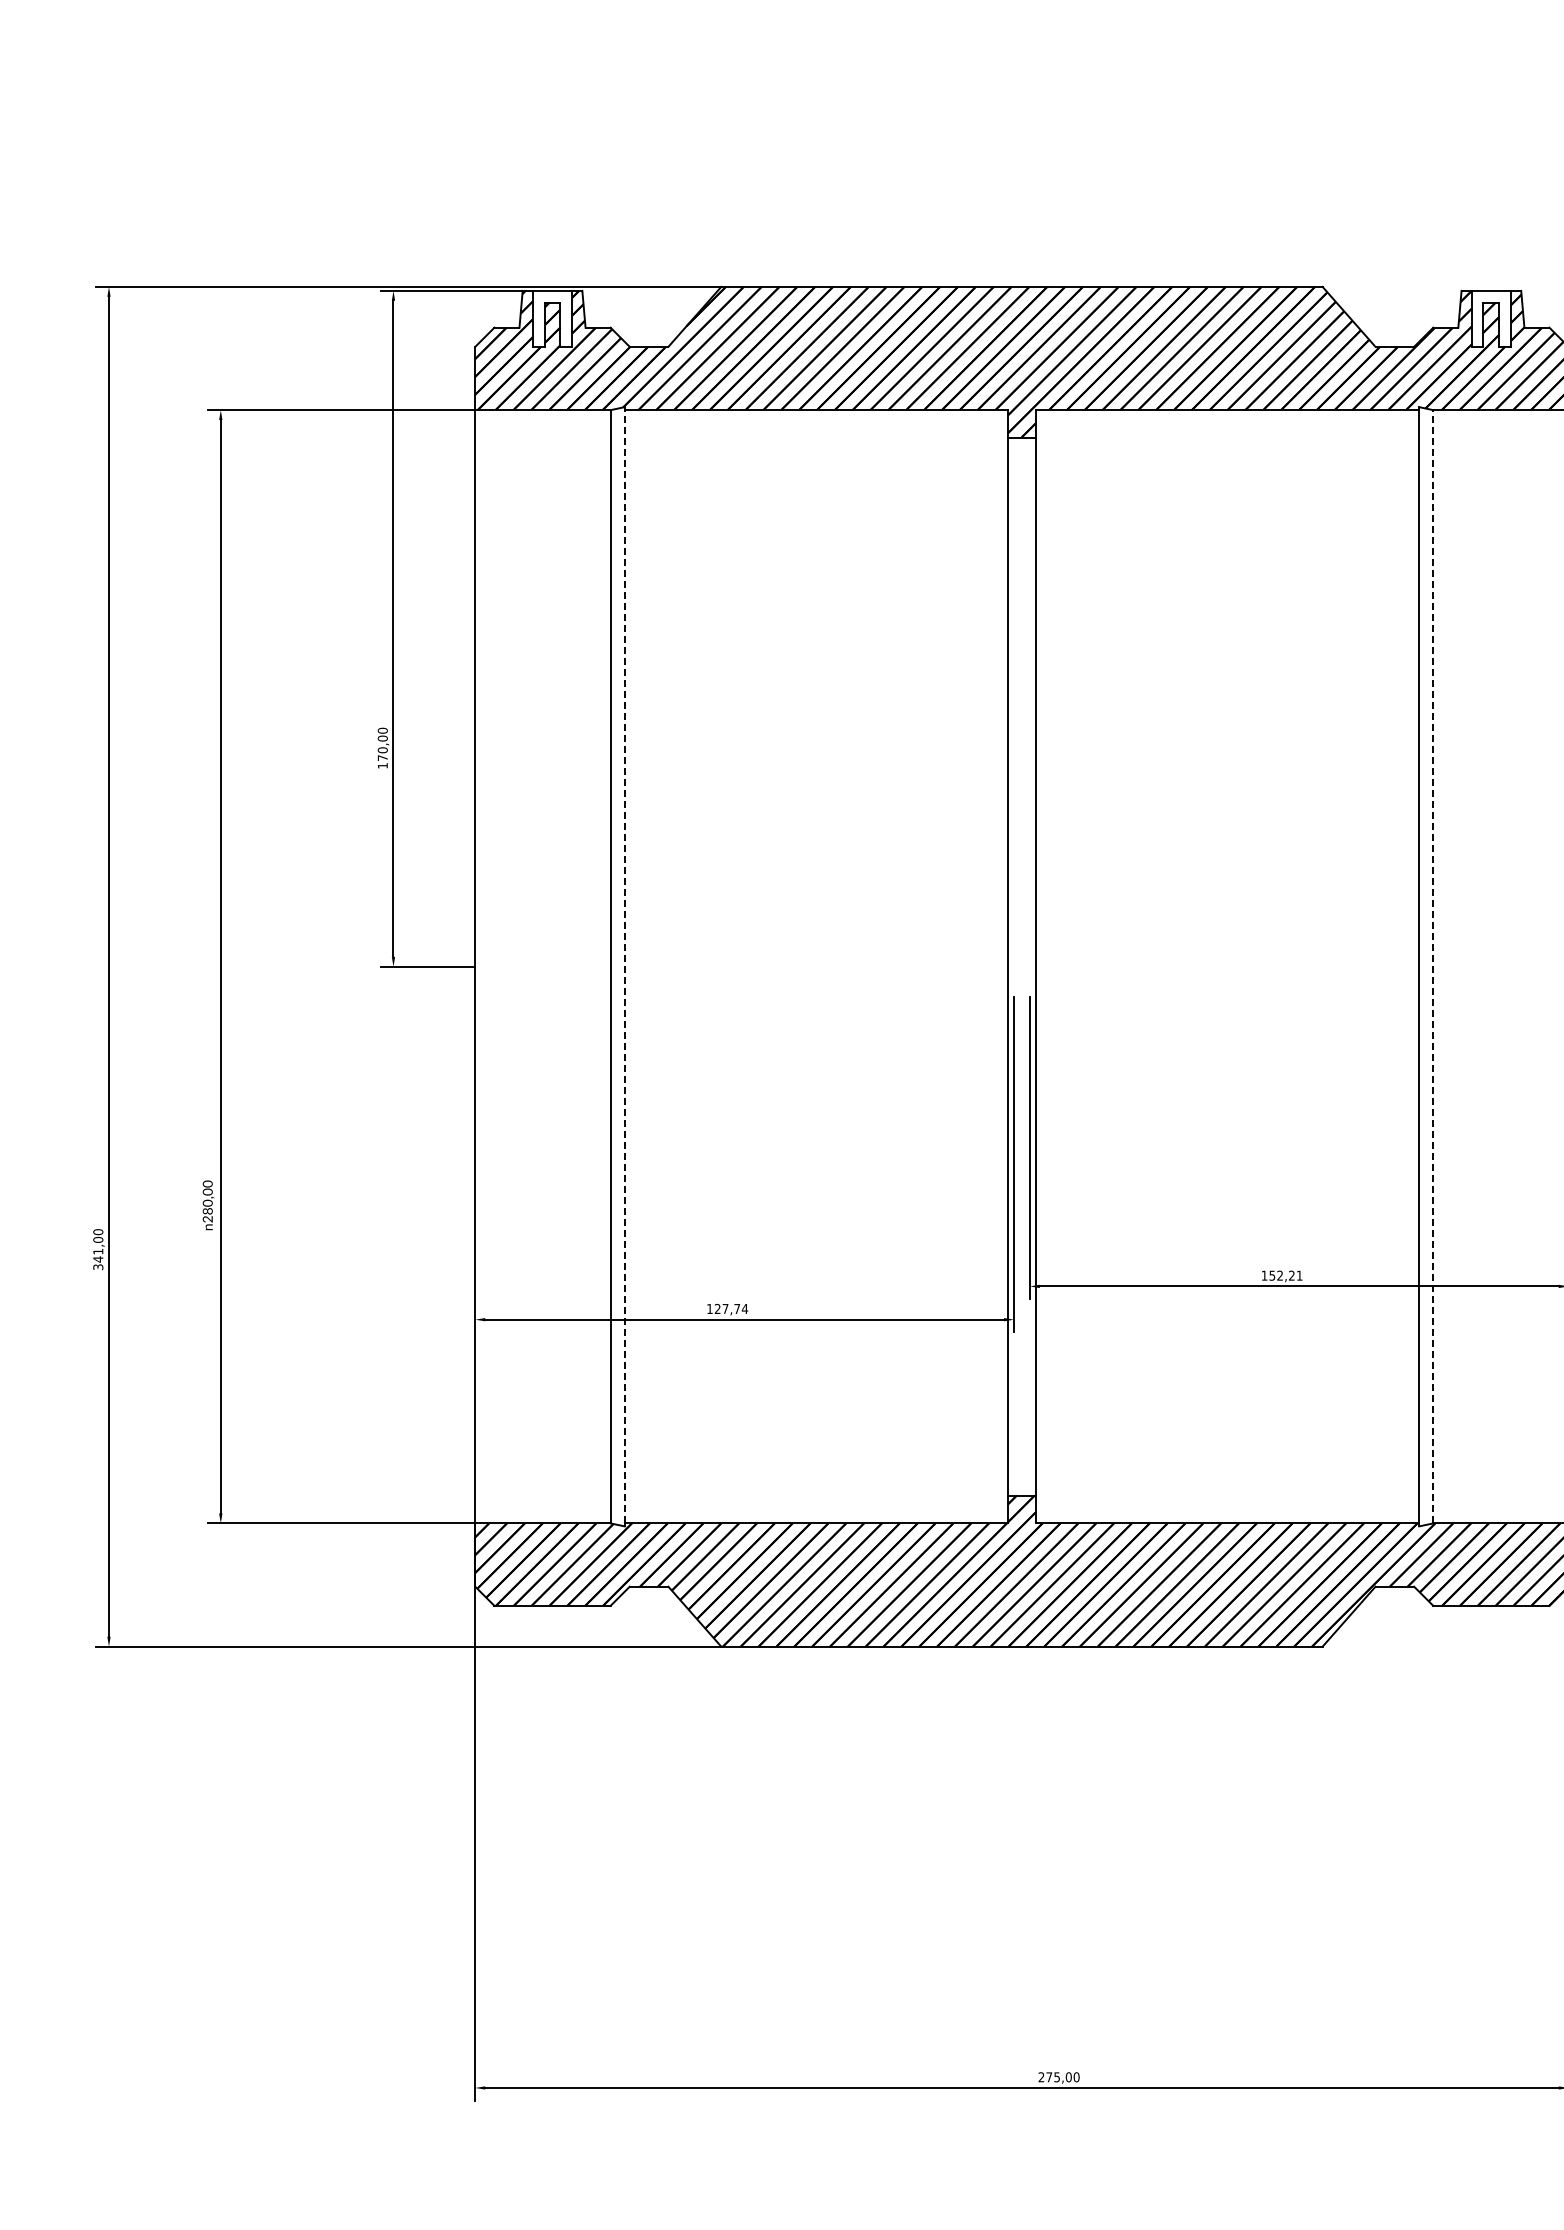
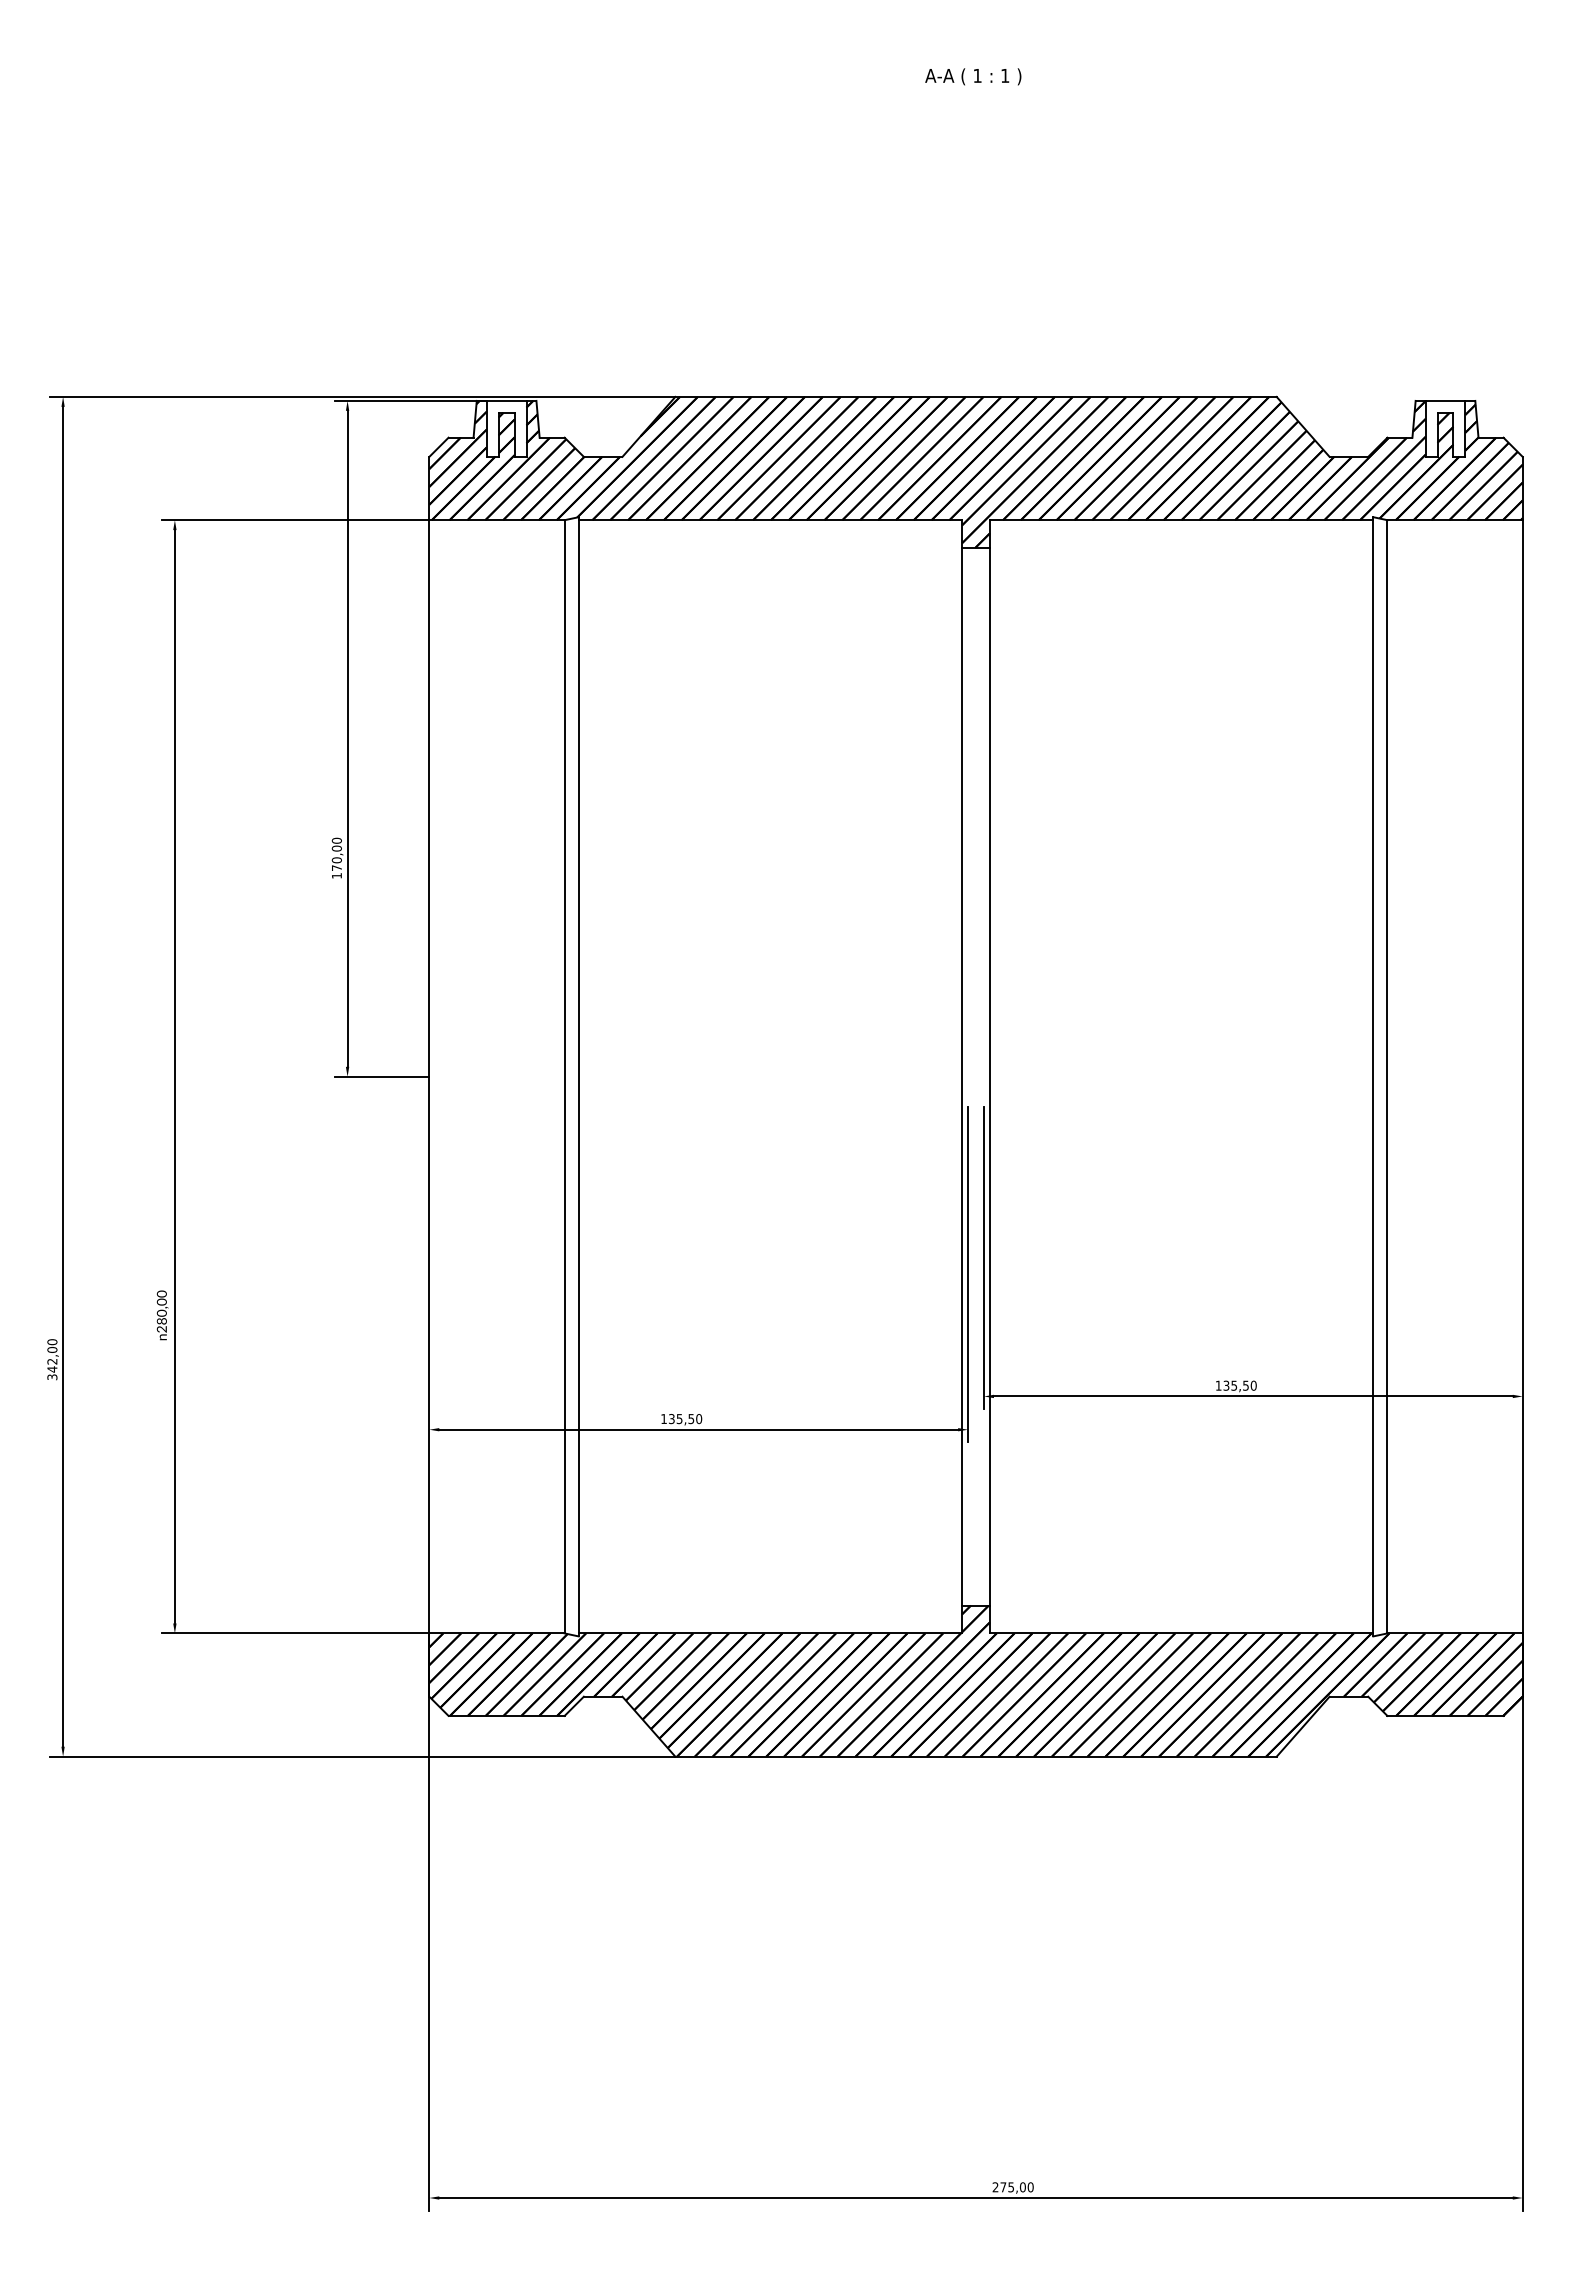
line: (624, 966) -> (578, 1076), dashed -> solid
line: (1433, 966) -> (1387, 1076), dashed -> solid
text: (98, 1251) -> (52, 1361), 341,00 -> 342,00
text: (1285, 1275) -> (1239, 1385), 152,21 -> 135,50
text: (731, 1309) -> (685, 1419), 127,74 -> 135,50

